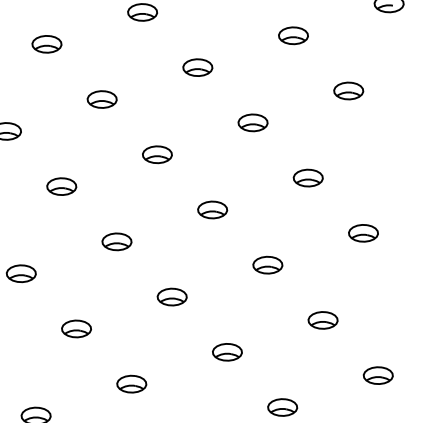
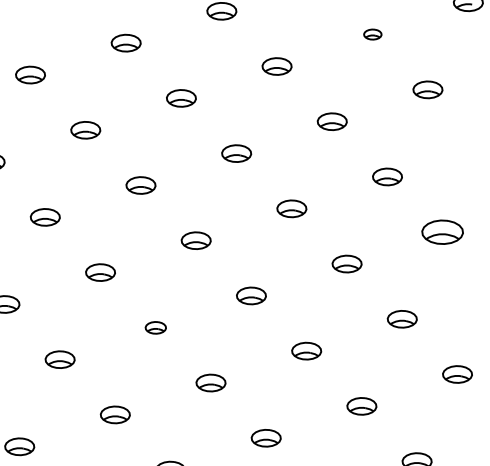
part: (293, 35) -> (372, 34), size x0.6
part: (363, 232) -> (442, 231), size x1.4
part: (76, 328) -> (155, 327), size x0.7

